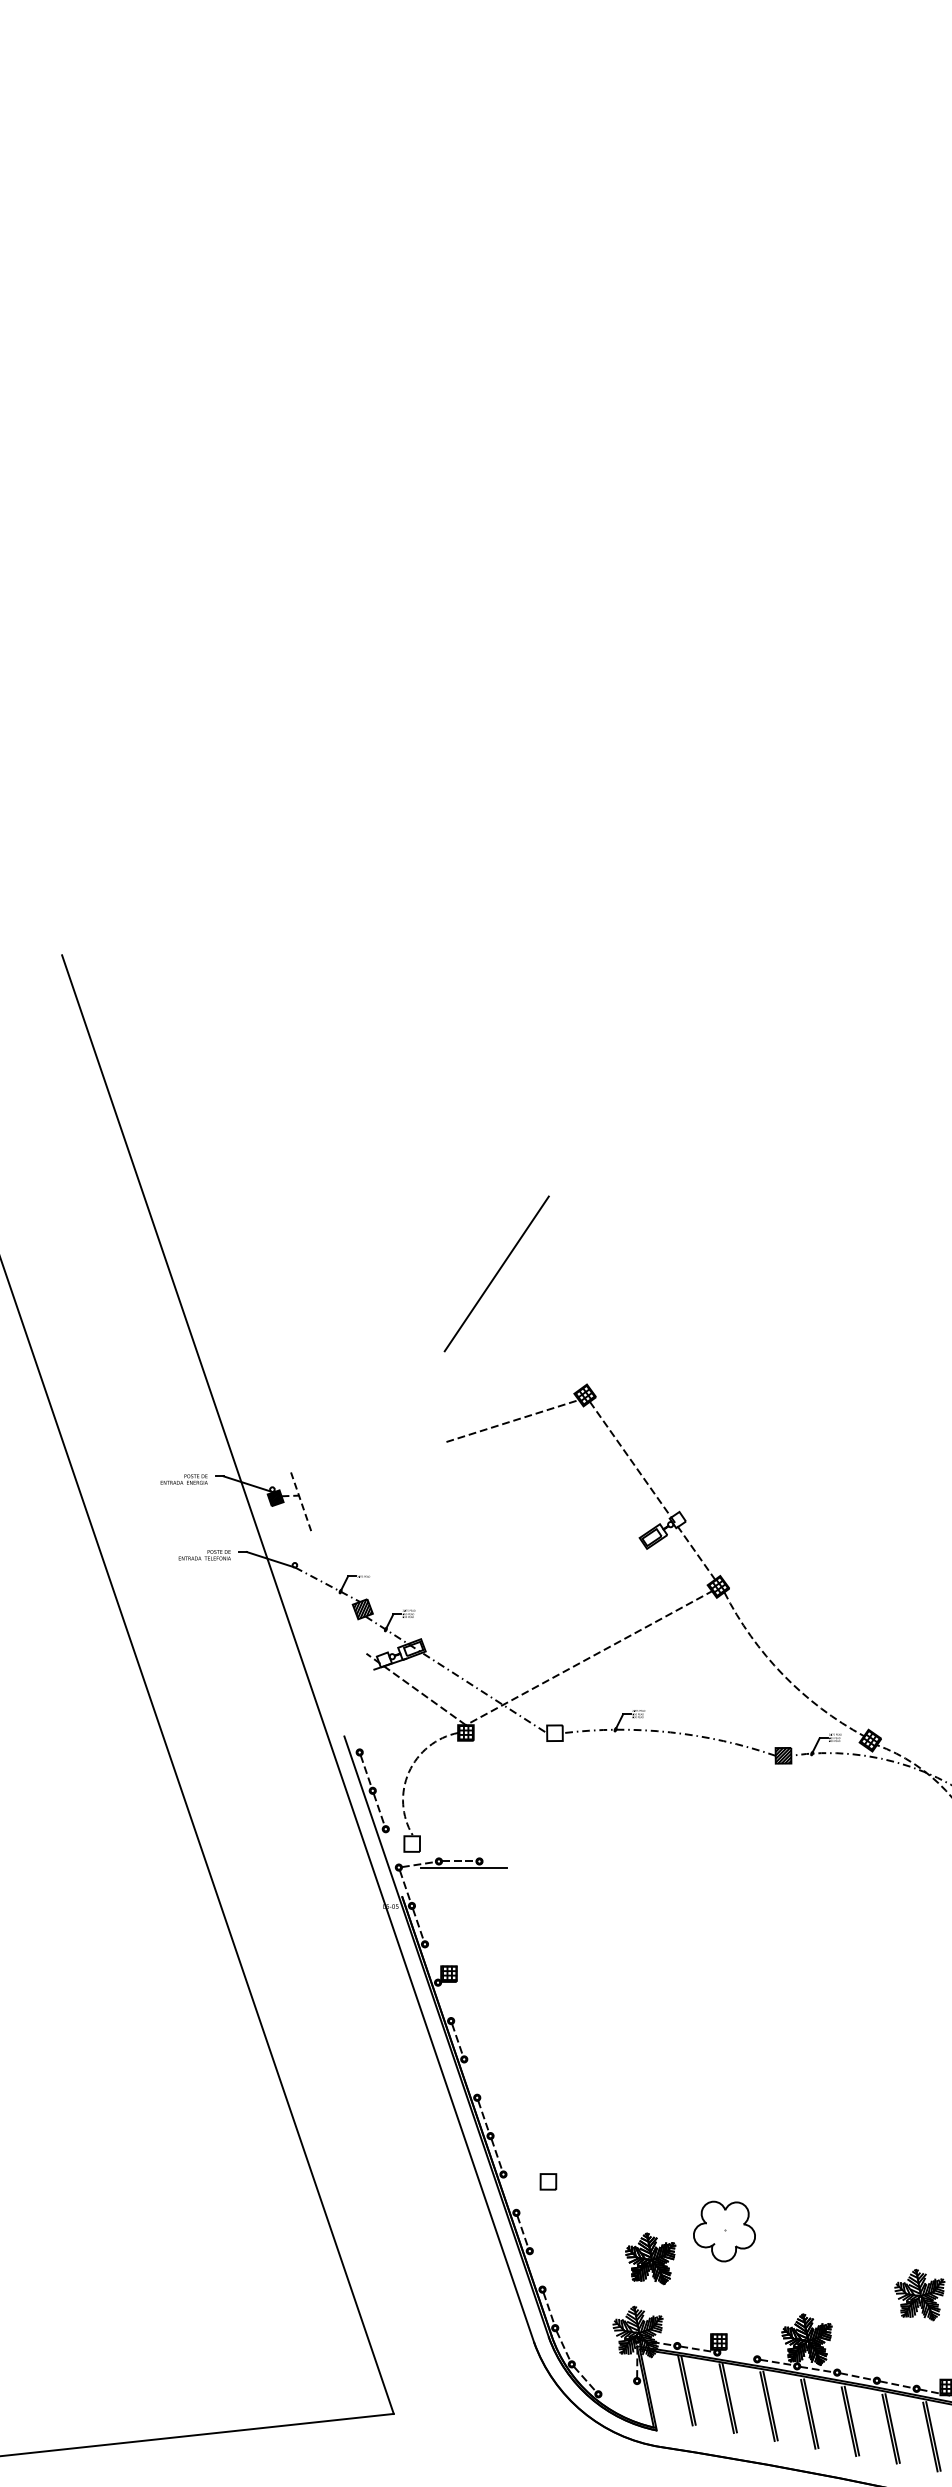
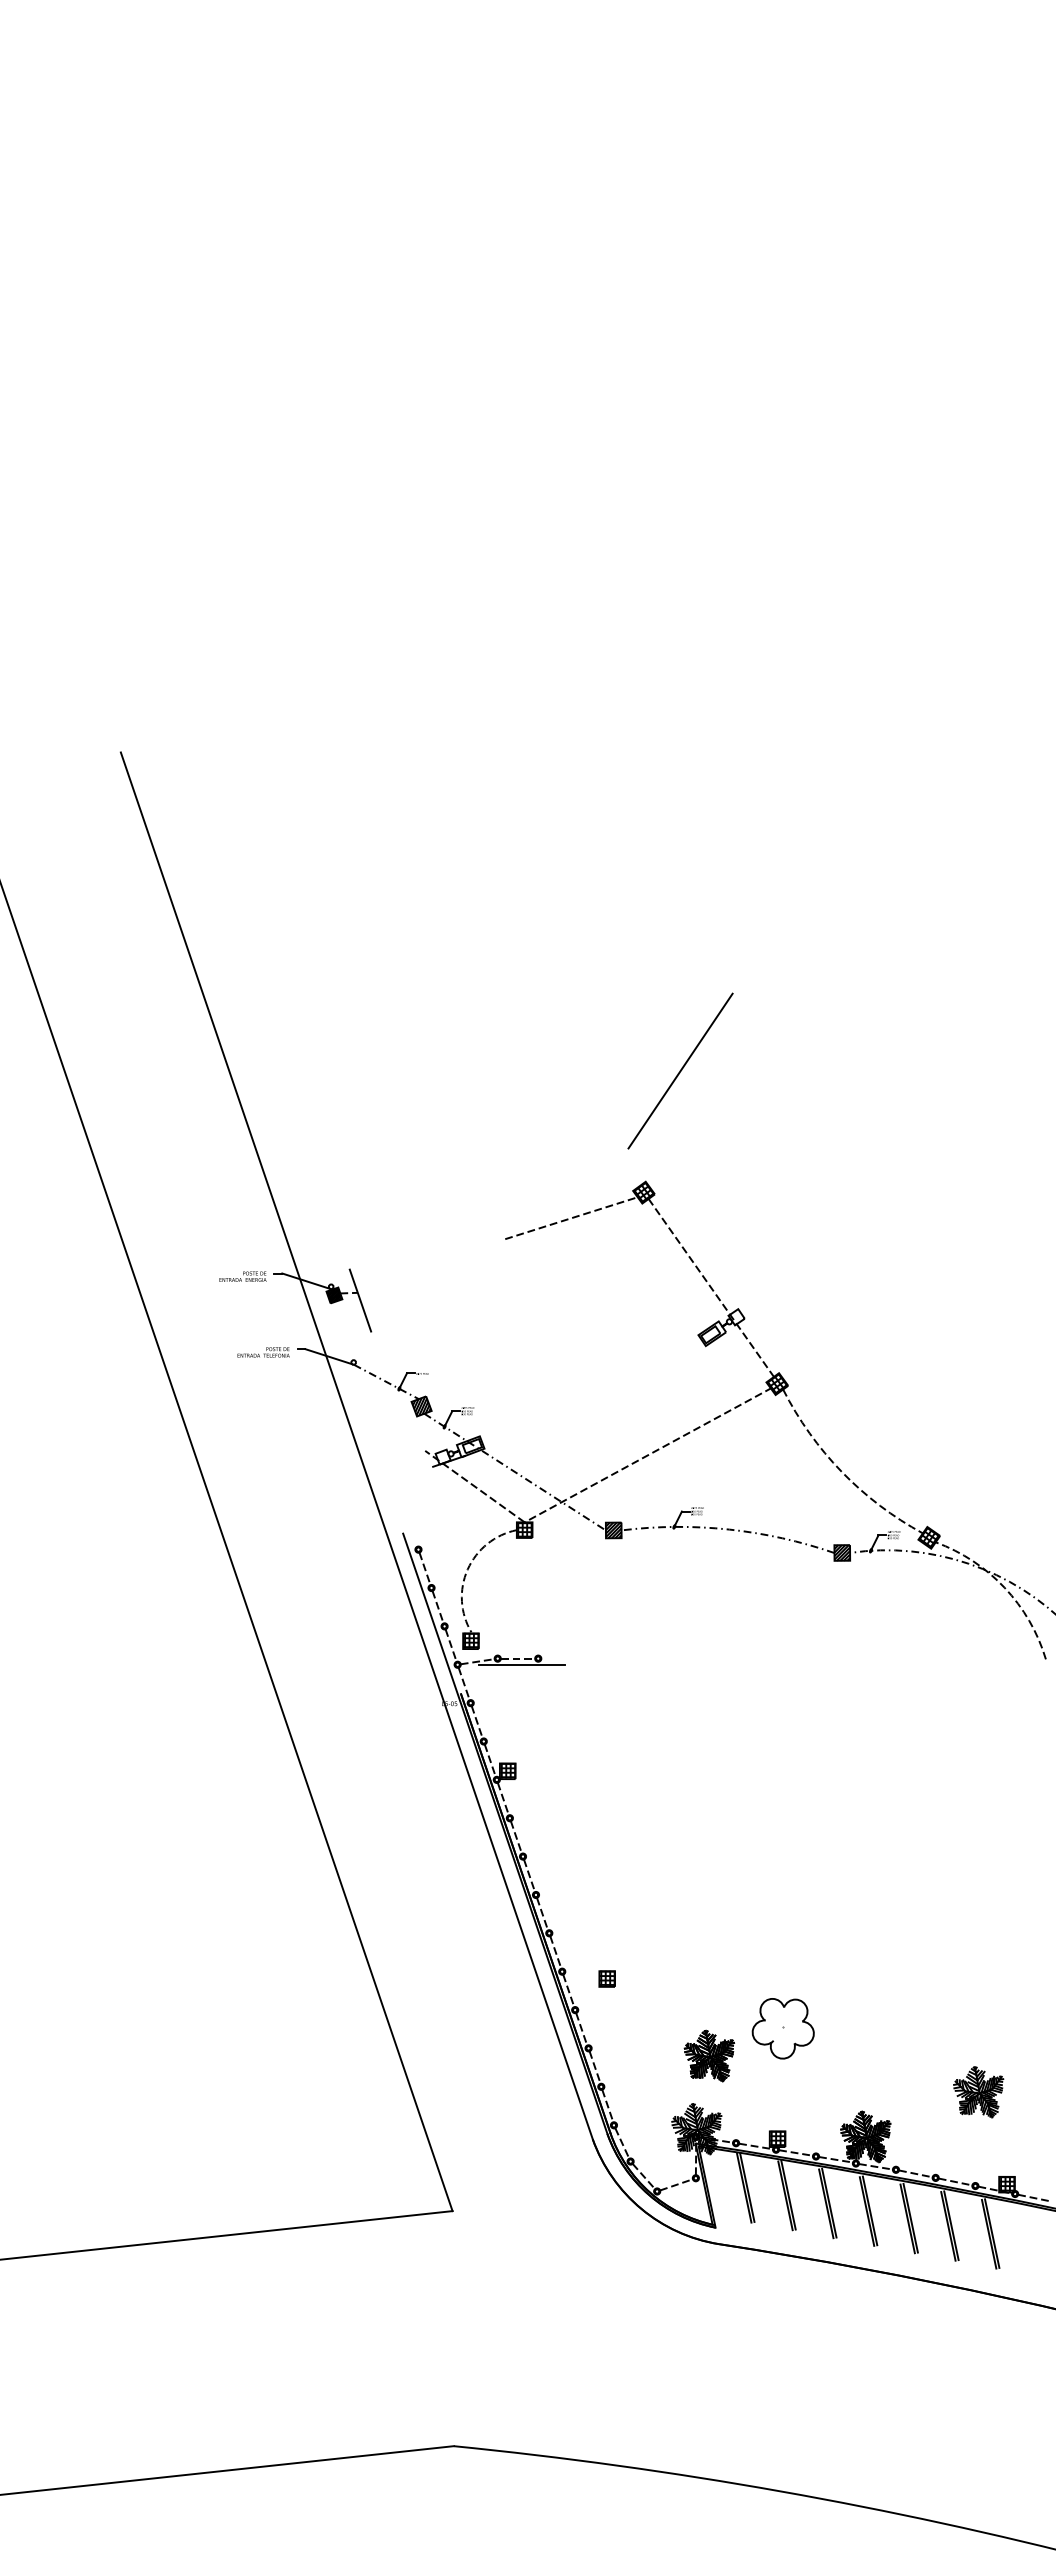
line: (496, 1273) -> (680, 1070), moved
line: (301, 1503) -> (360, 1300), dashed -> solid
hatch: (554, 1733) -> (613, 1530), added
hatch: (412, 1843) -> (471, 1640), added
line: (391, 1848) -> (450, 1645), added
line: (430, 1963) -> (489, 1760), added
line: (443, 2001) -> (502, 1798), added
line: (470, 2078) -> (529, 1875), added
hatch: (548, 2181) -> (607, 1978), added
line: (509, 2193) -> (568, 1990), added
line: (535, 2270) -> (594, 2067), added
line: (736, 2355) -> (795, 2152), added
line: (617, 2387) -> (676, 2184), added

